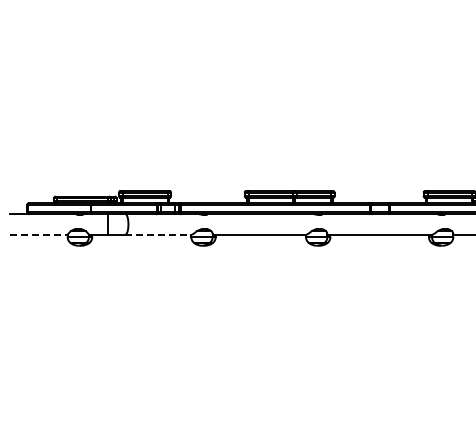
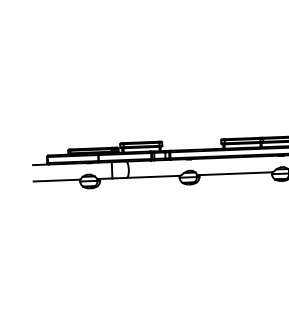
line: (38, 234) -> (56, 180), dashed -> solid
line: (159, 234) -> (154, 176), dashed -> solid

